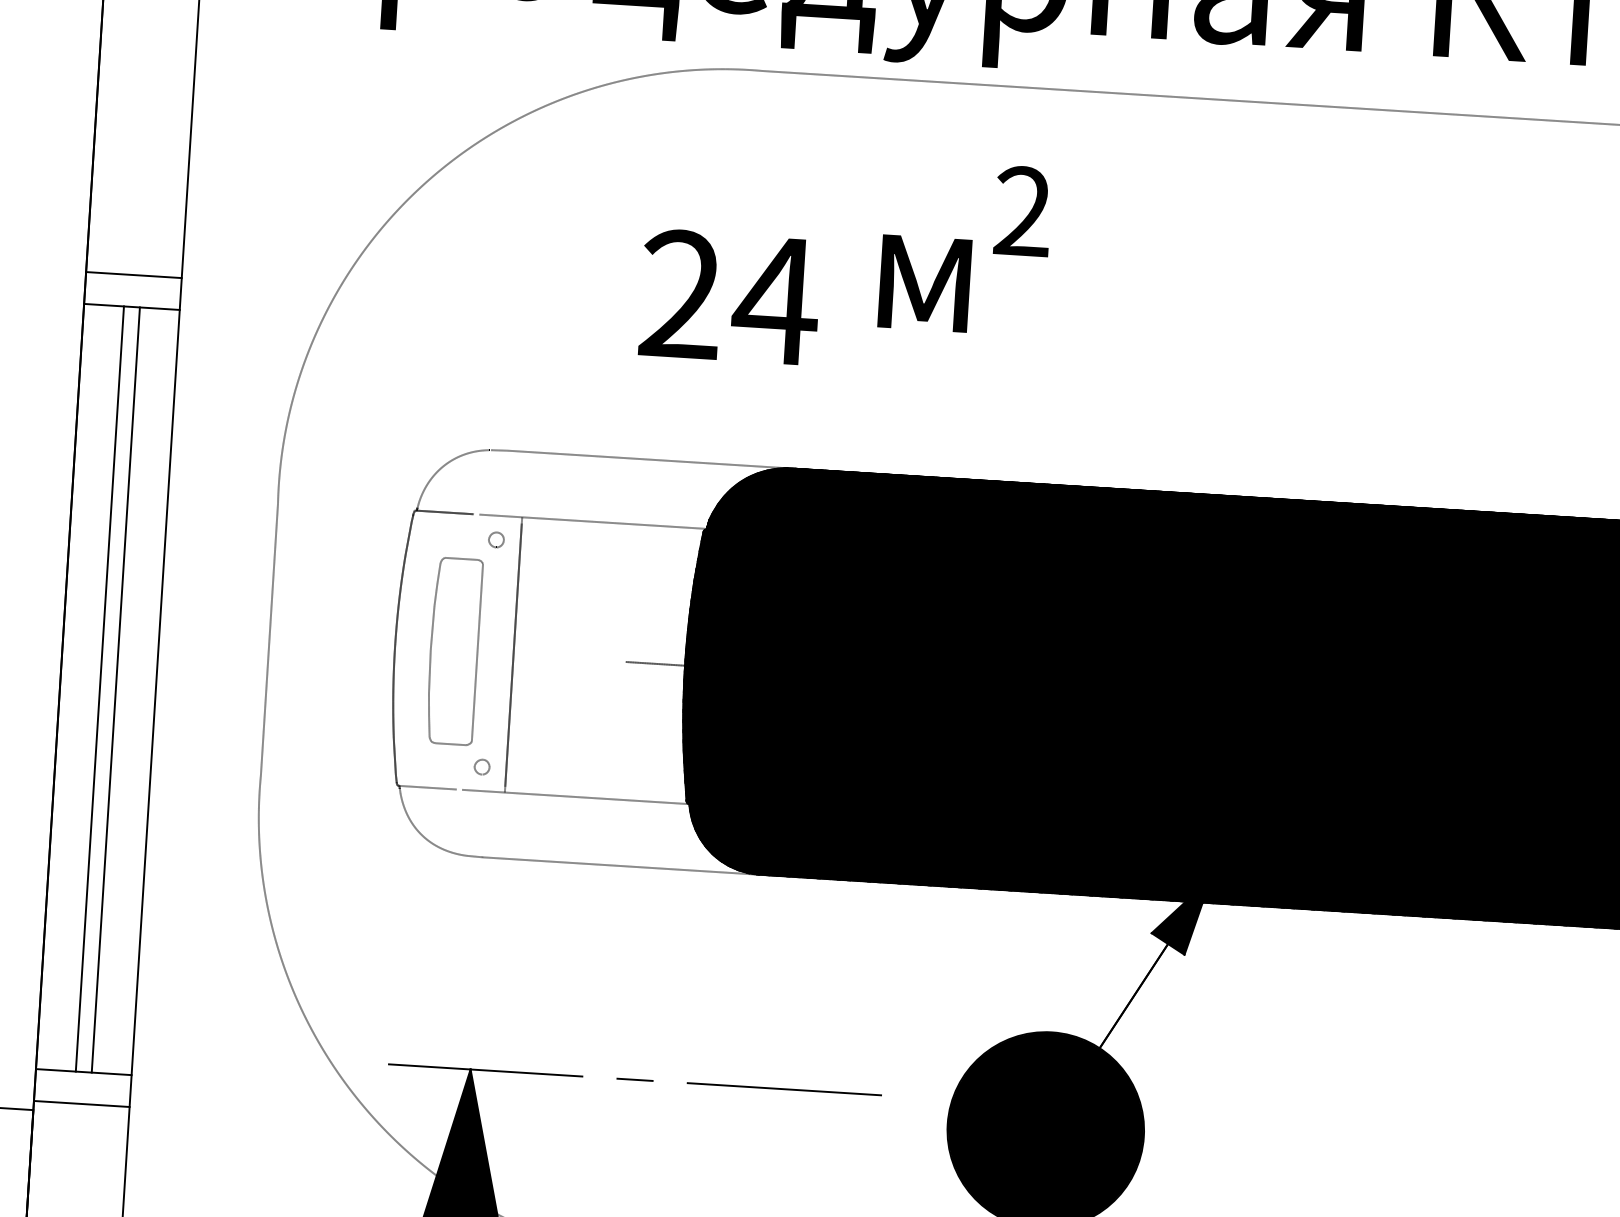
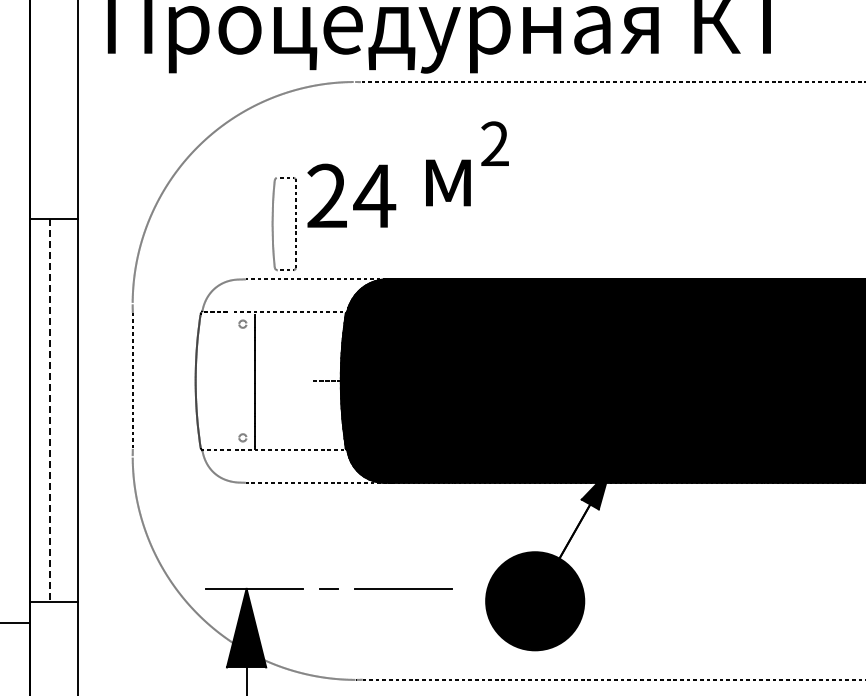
line: (133, 274) -> (53, 203), removed
part: (432, 650) -> (273, 224), moved
line: (115, 689) -> (57, 410), removed
line: (99, 690) -> (49, 411), solid -> dashed
line: (80, 1104) -> (53, 618), removed

